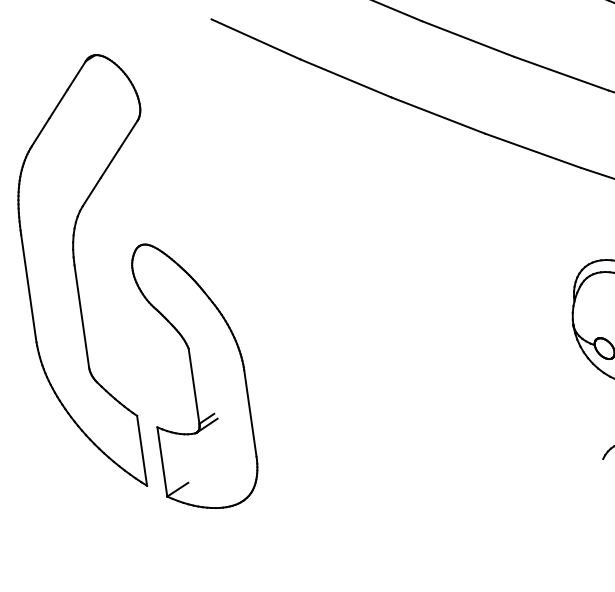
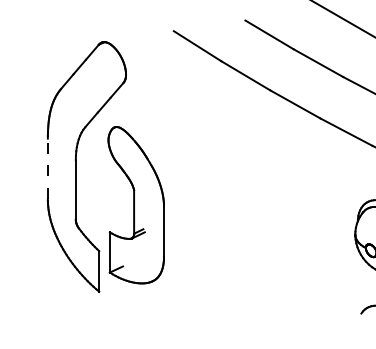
line: (27, 286) -> (47, 168), solid -> dashed
part: (194, 374) -> (135, 205), moved

